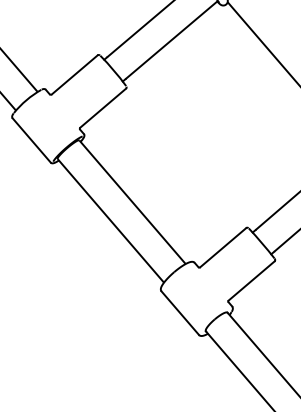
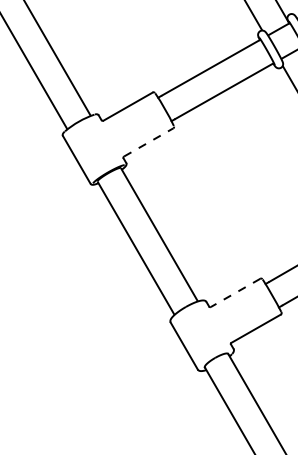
line: (104, 108) -> (149, 142), solid -> dashed
line: (223, 247) -> (235, 292), solid -> dashed

